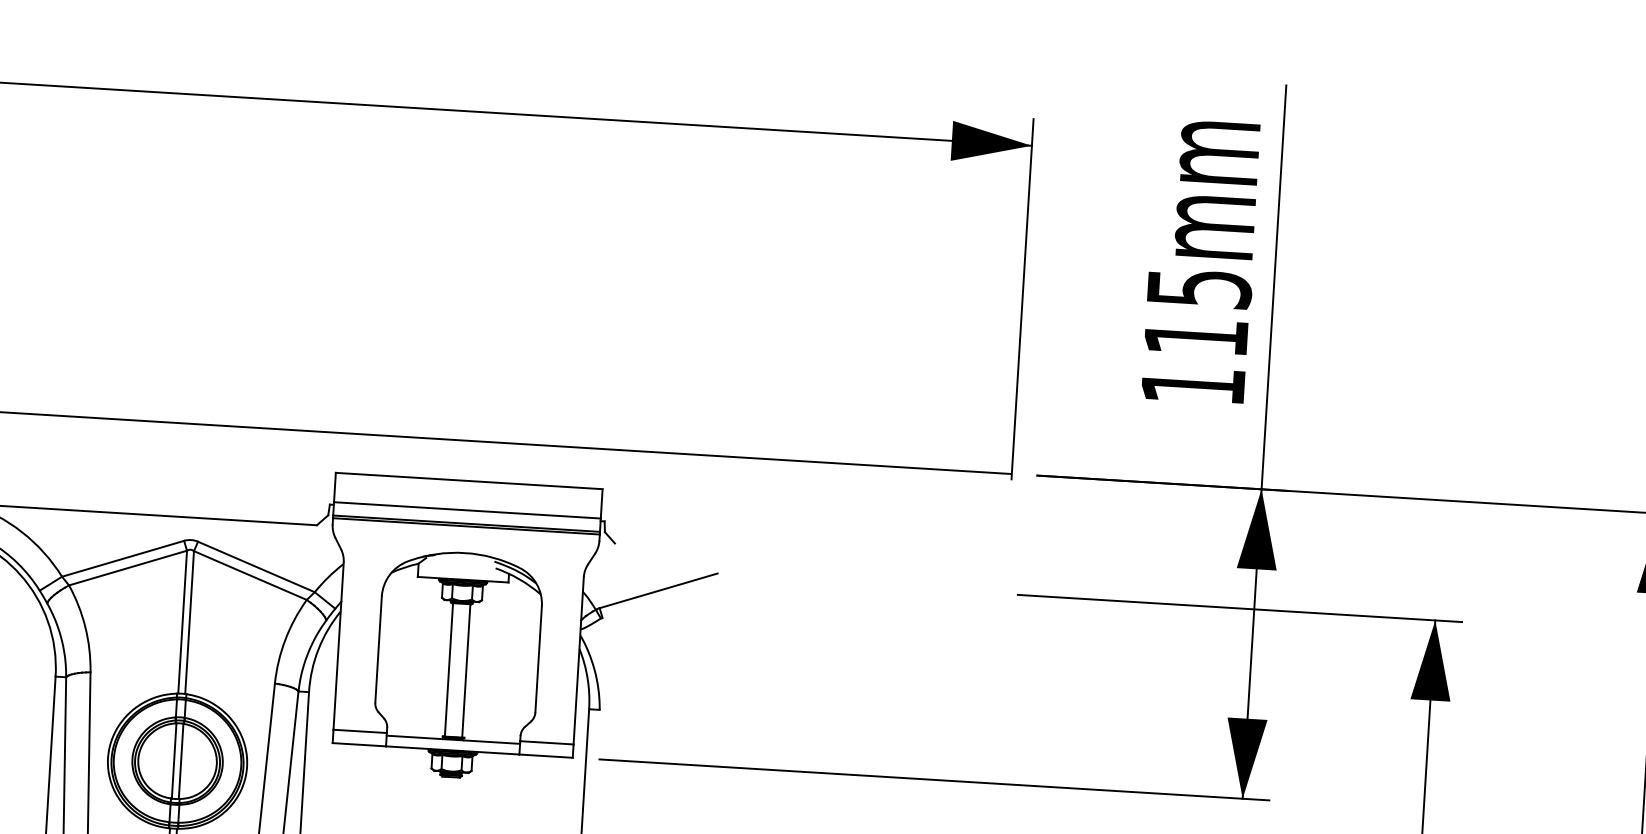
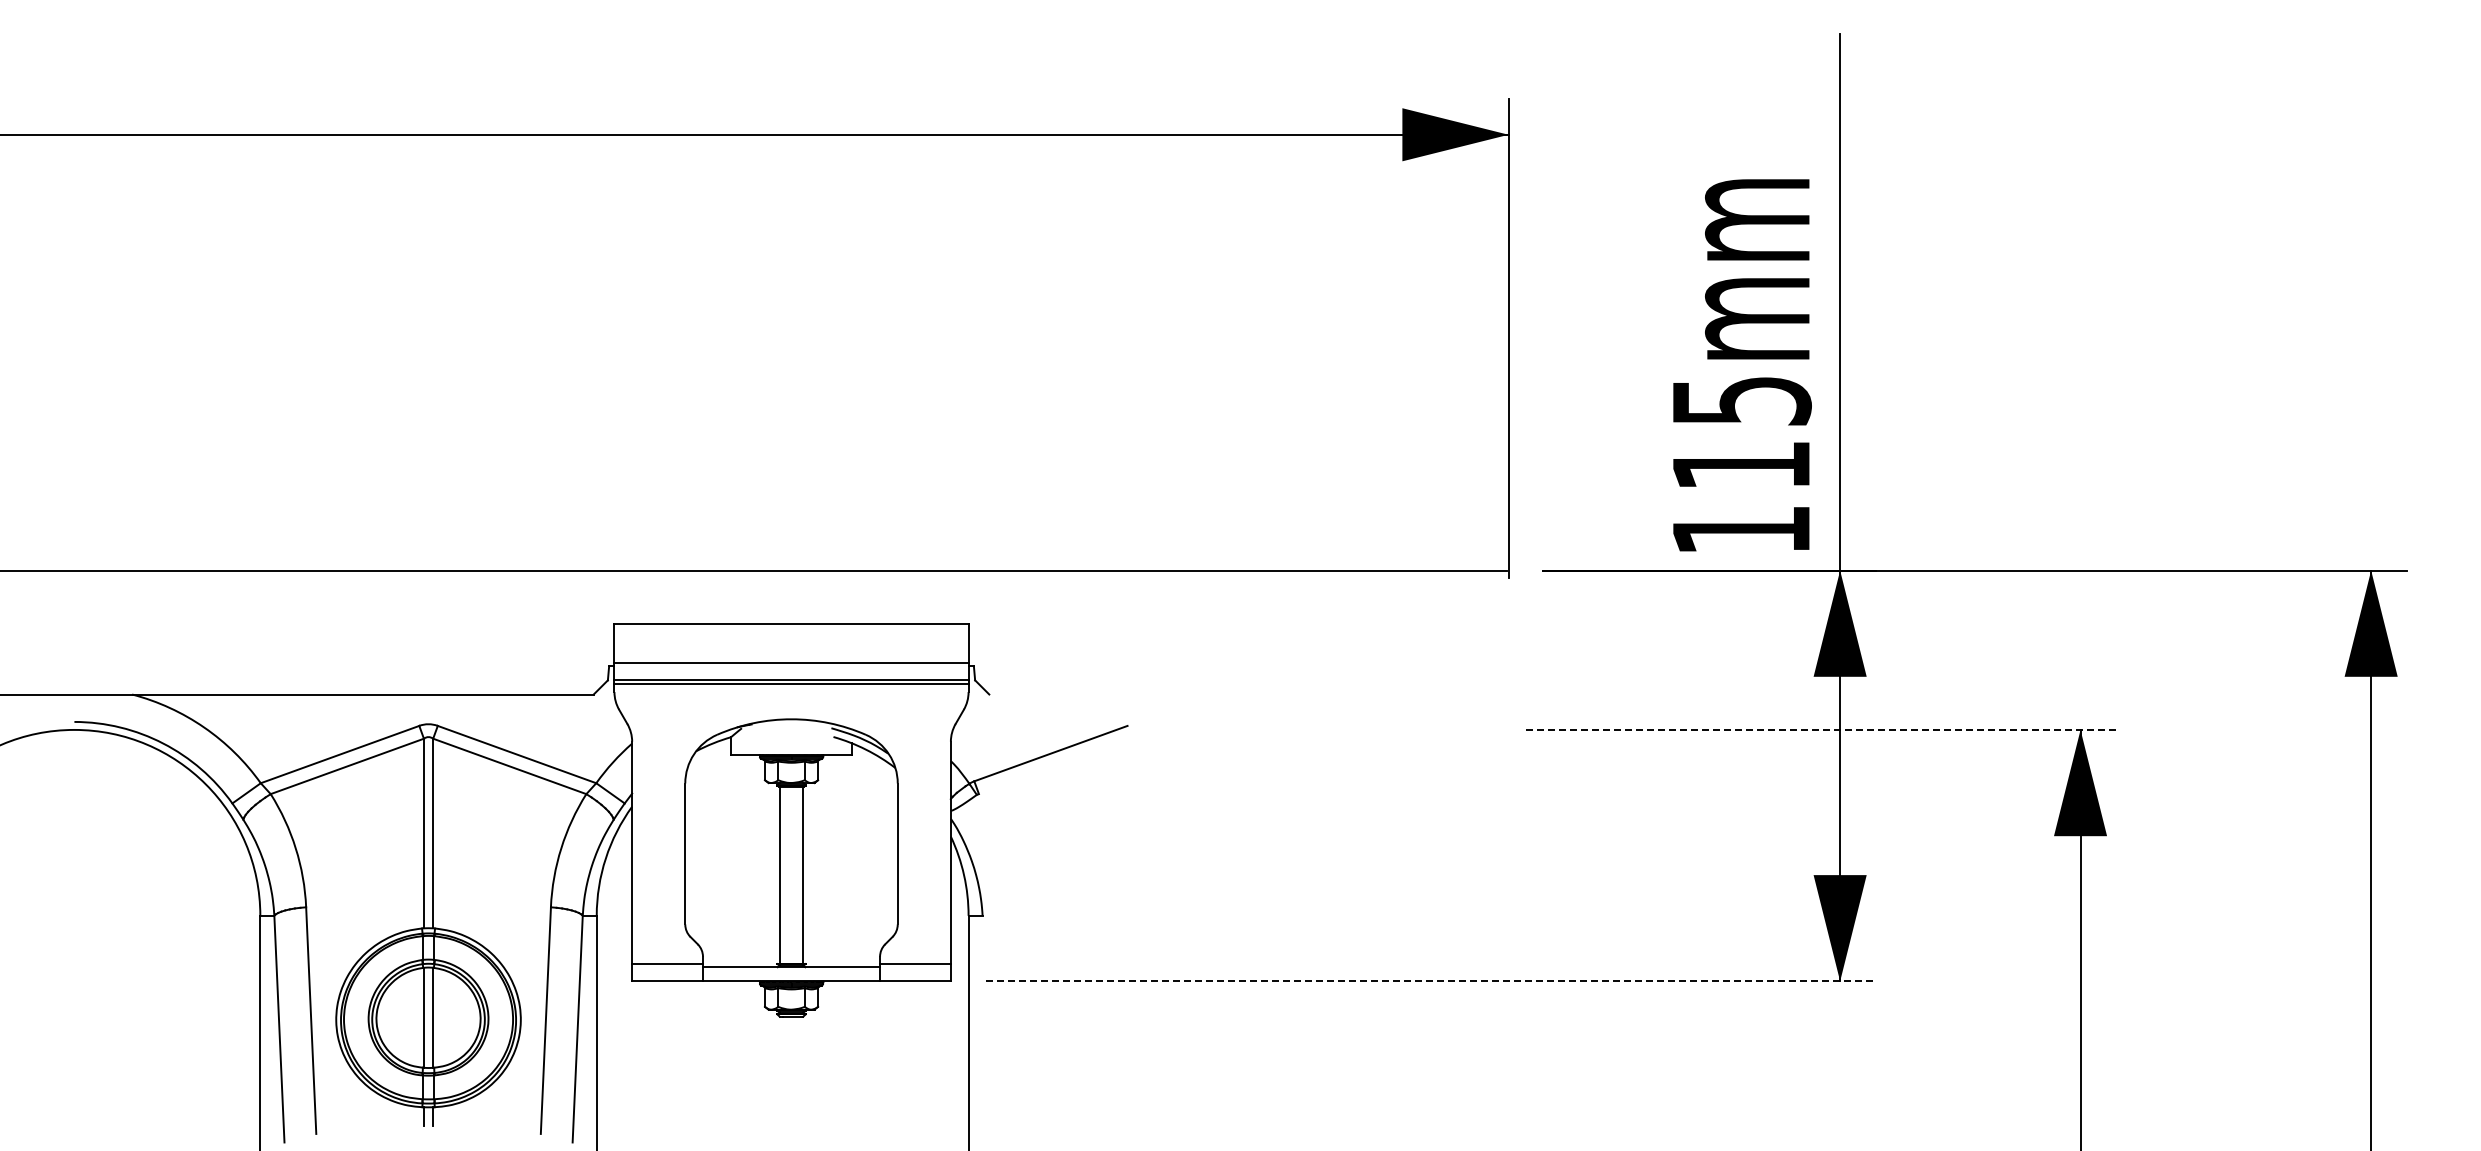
text: (1201, 261) -> (1742, 365), moved
line: (1240, 608) -> (1821, 729), solid -> dashed
line: (934, 779) -> (1430, 981), solid -> dashed

